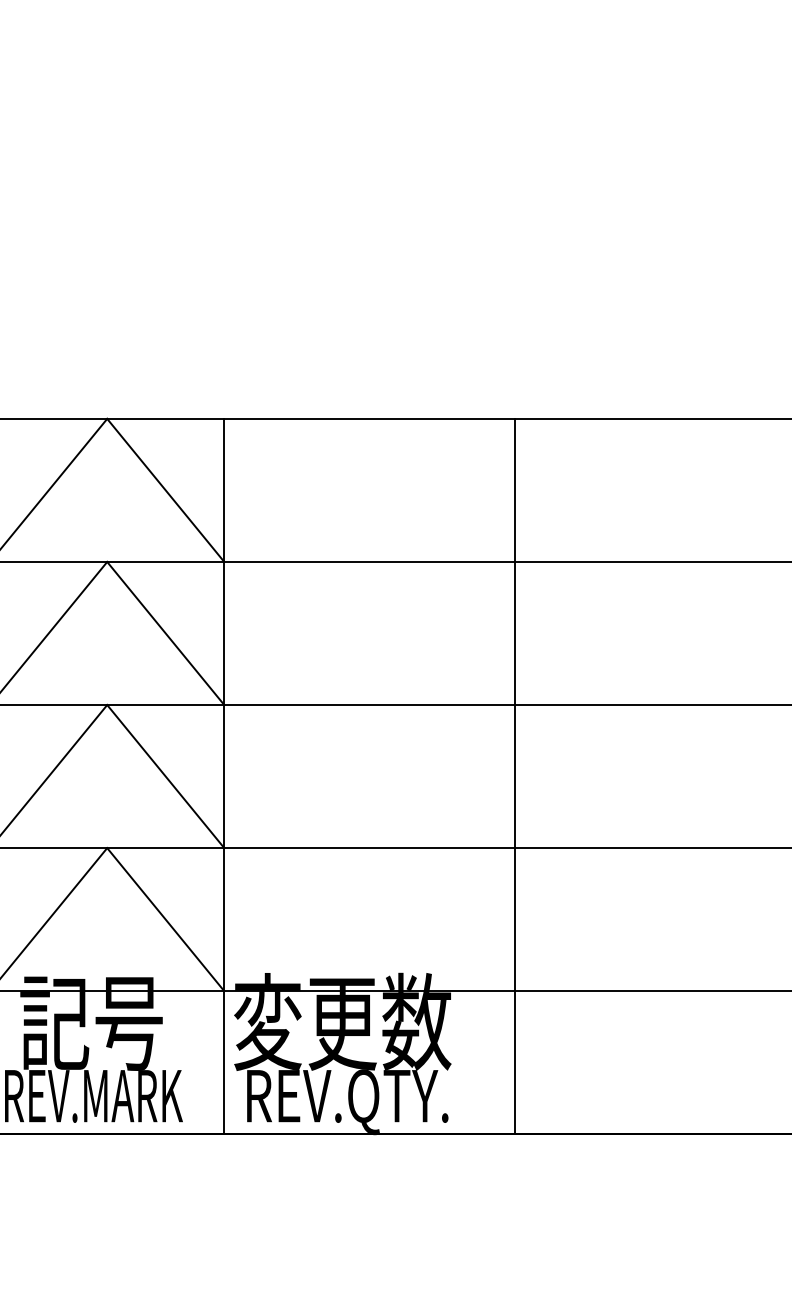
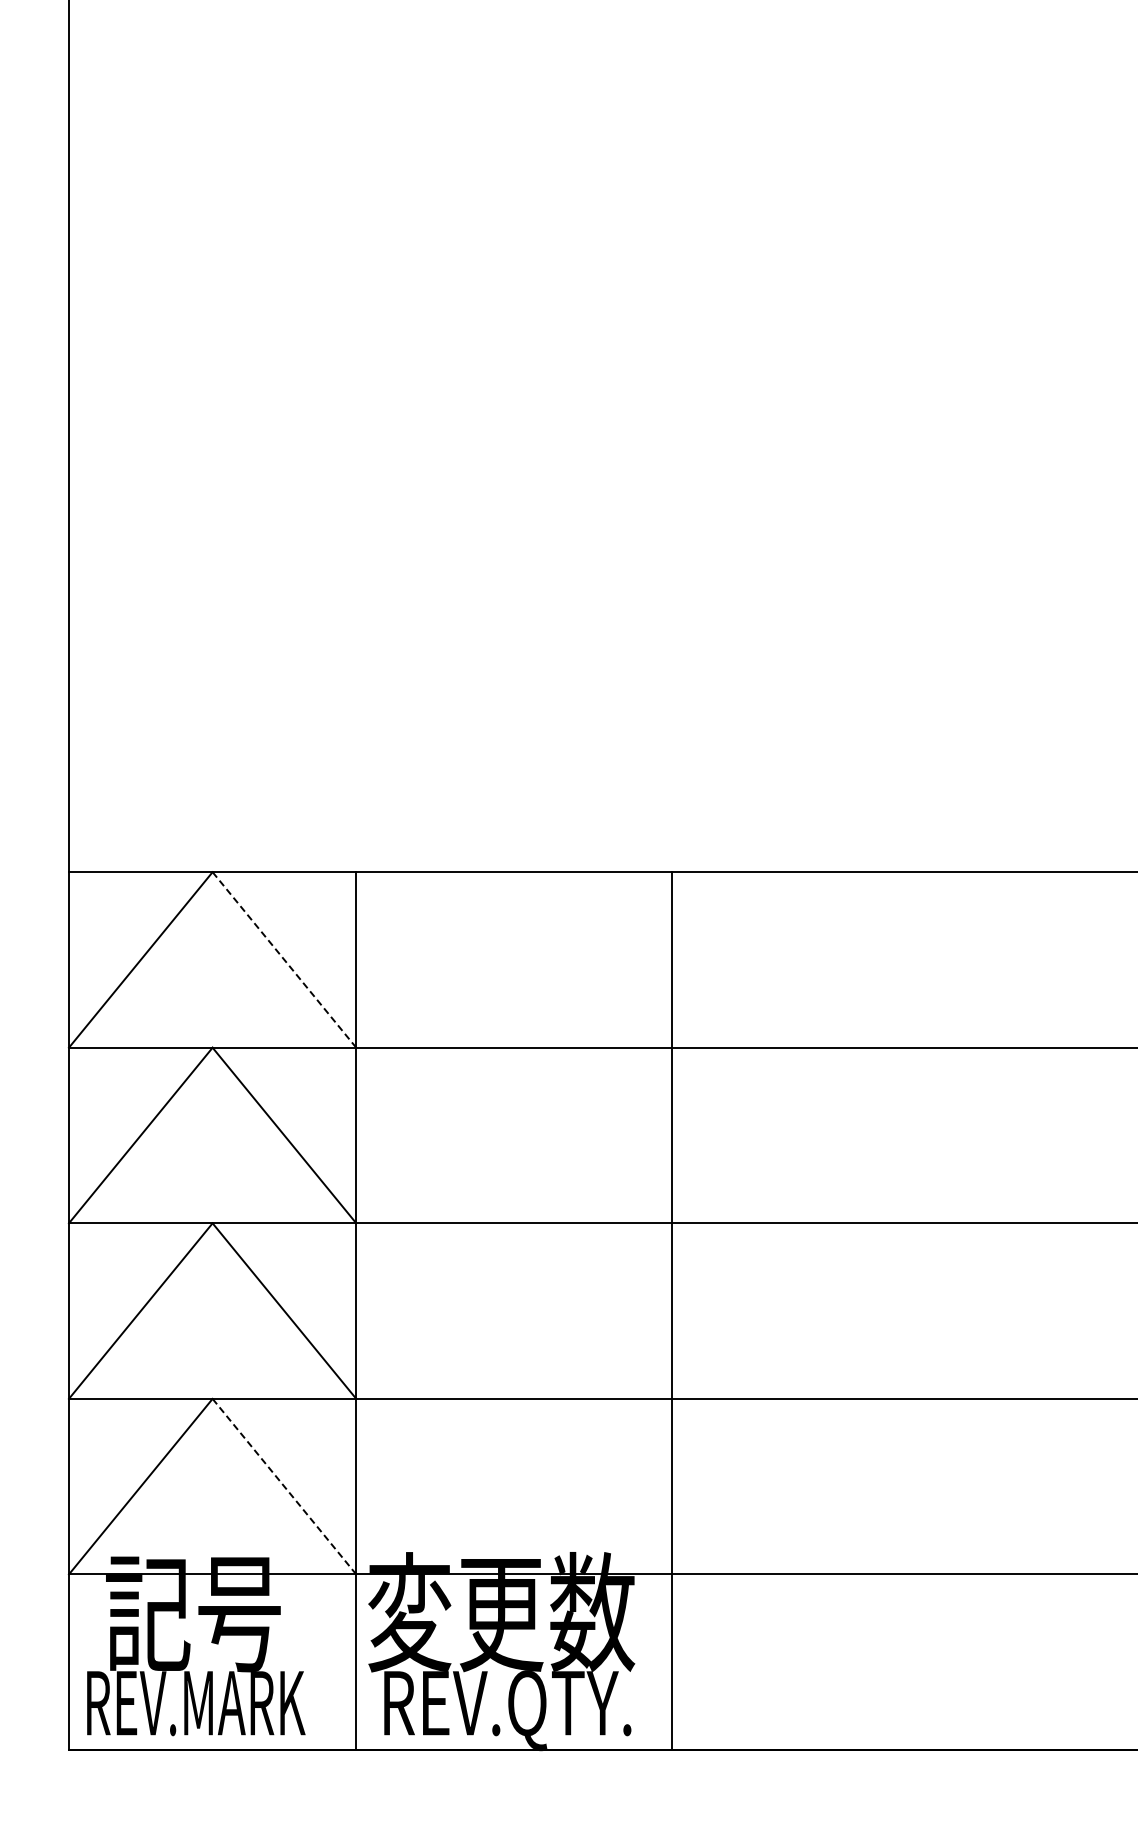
line: (165, 490) -> (284, 960), solid -> dashed
line: (514, 776) -> (672, 1311), moved
line: (165, 920) -> (284, 1487), solid -> dashed

